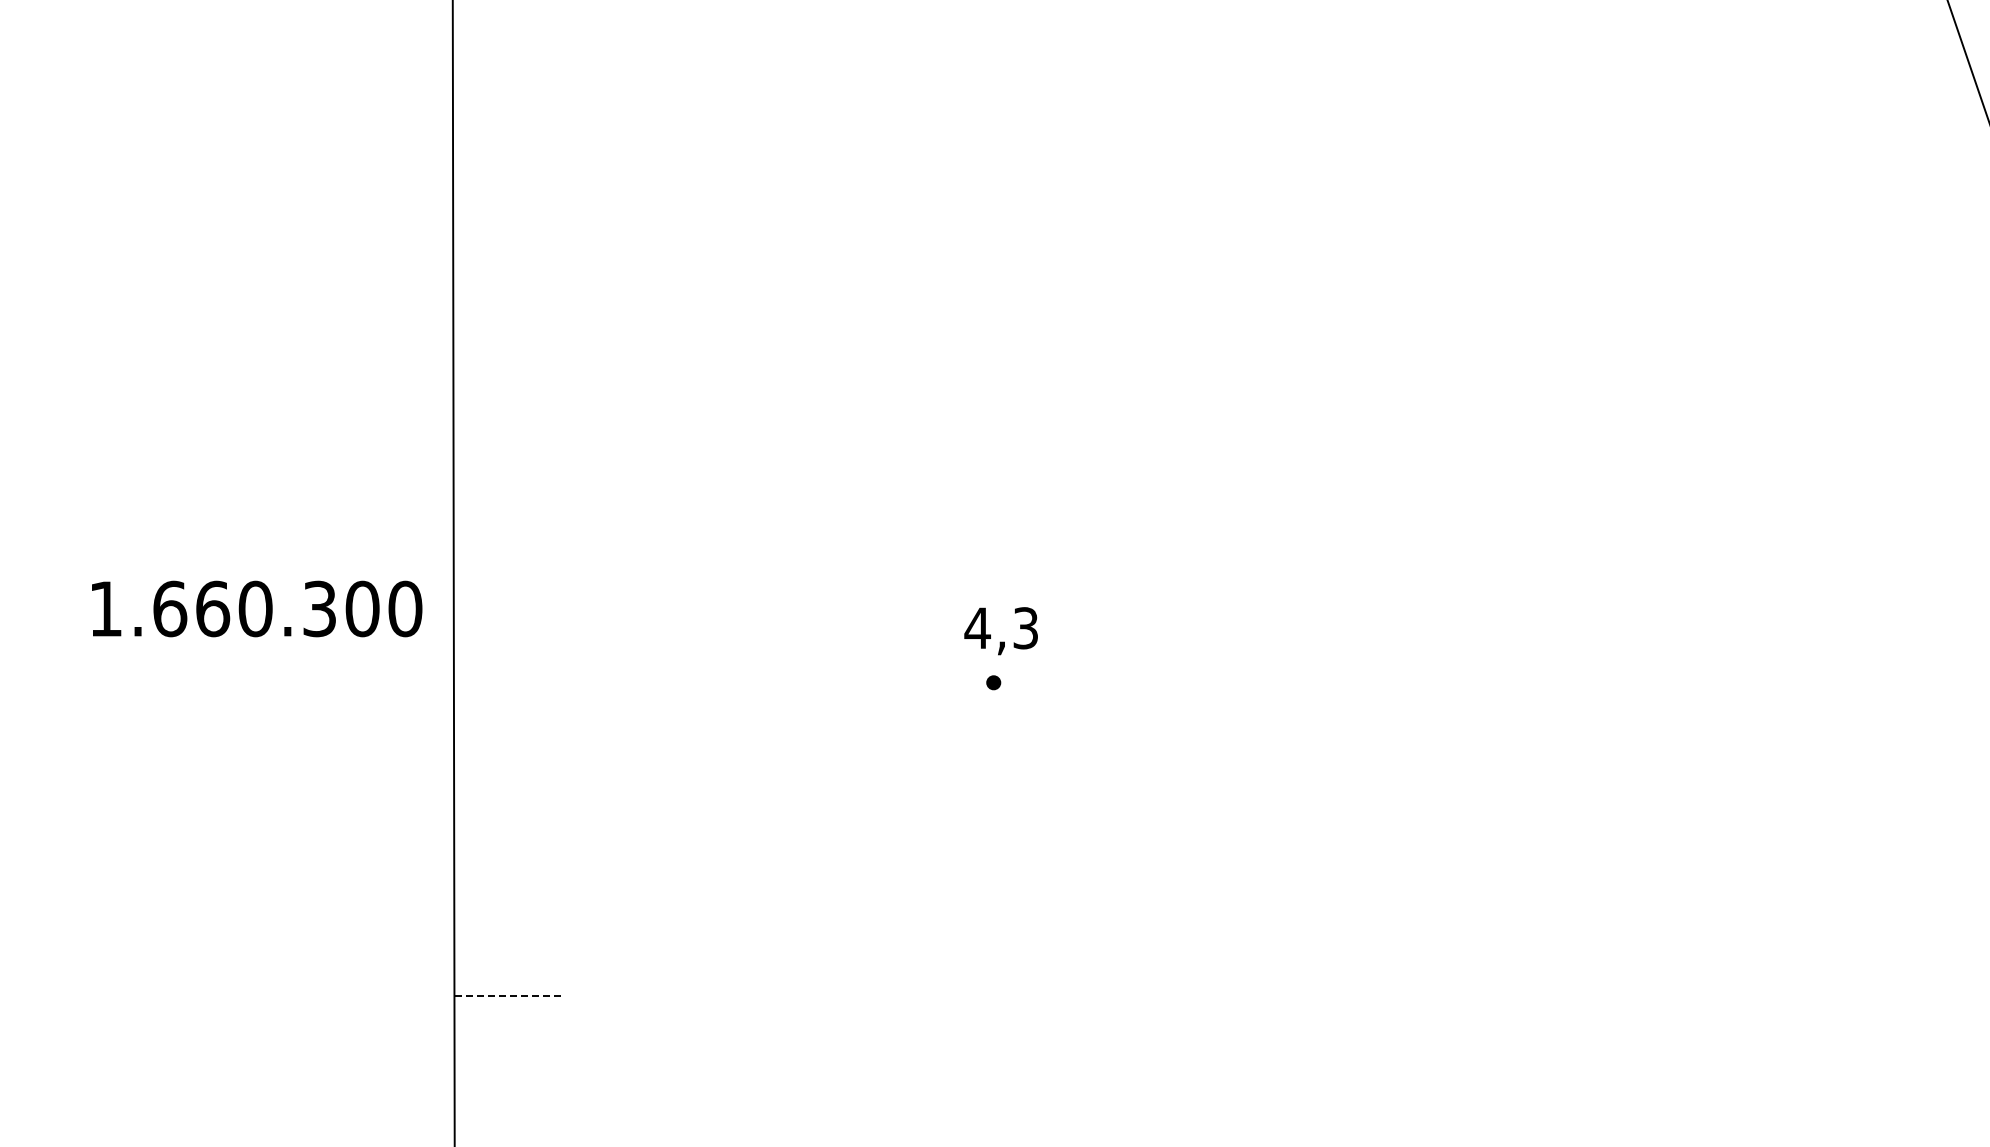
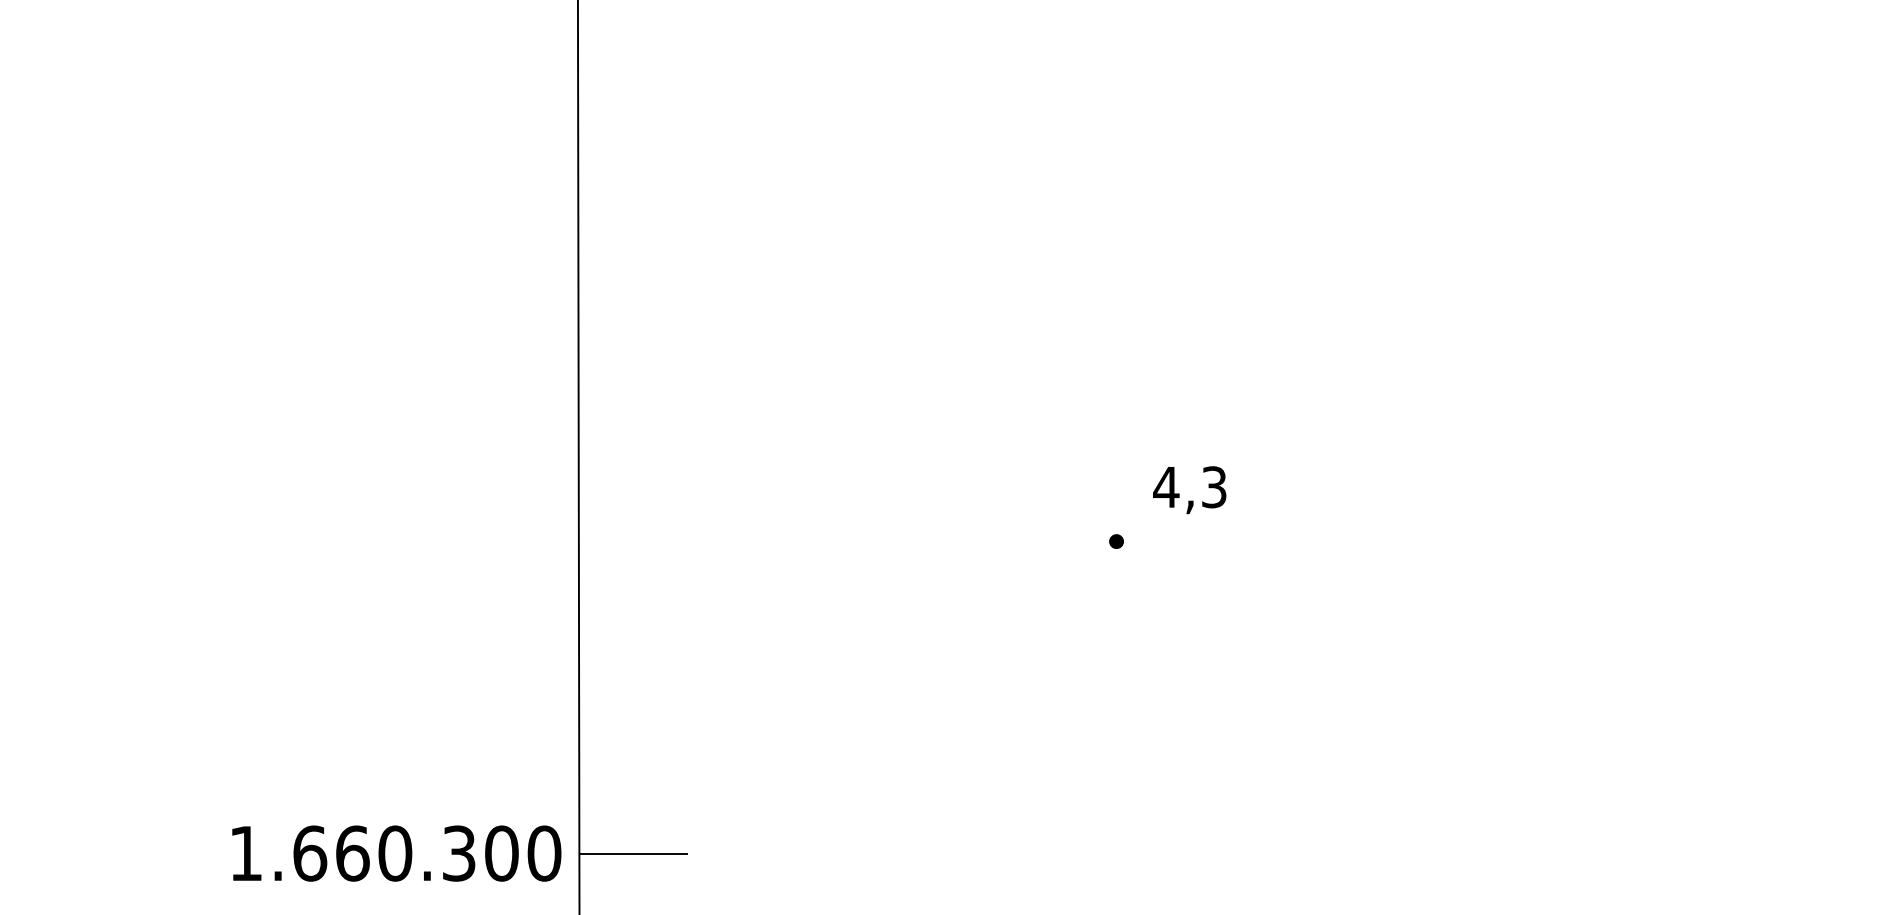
text: (257, 608) -> (397, 853), moved
text: (1000, 631) -> (1189, 490), moved
line: (509, 996) -> (634, 854), dashed -> solid

